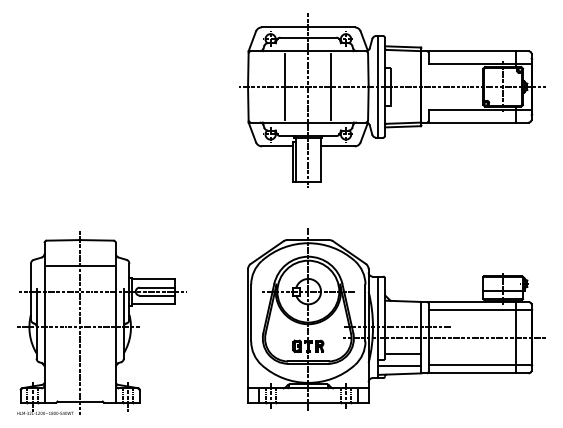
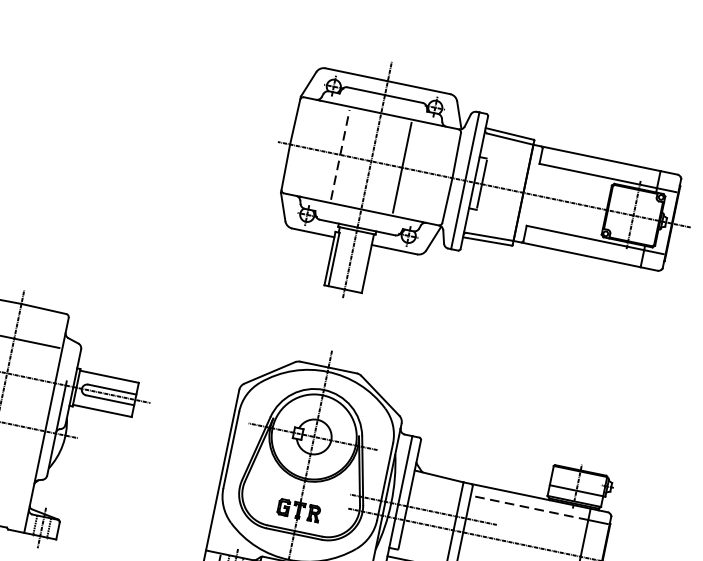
line: (285, 86) -> (340, 154), solid -> dashed
line: (472, 310) -> (529, 508), solid -> dashed
line: (403, 353) -> (425, 546), removed

